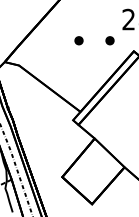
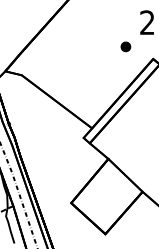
part: (78, 40) -> (89, 46), removed

